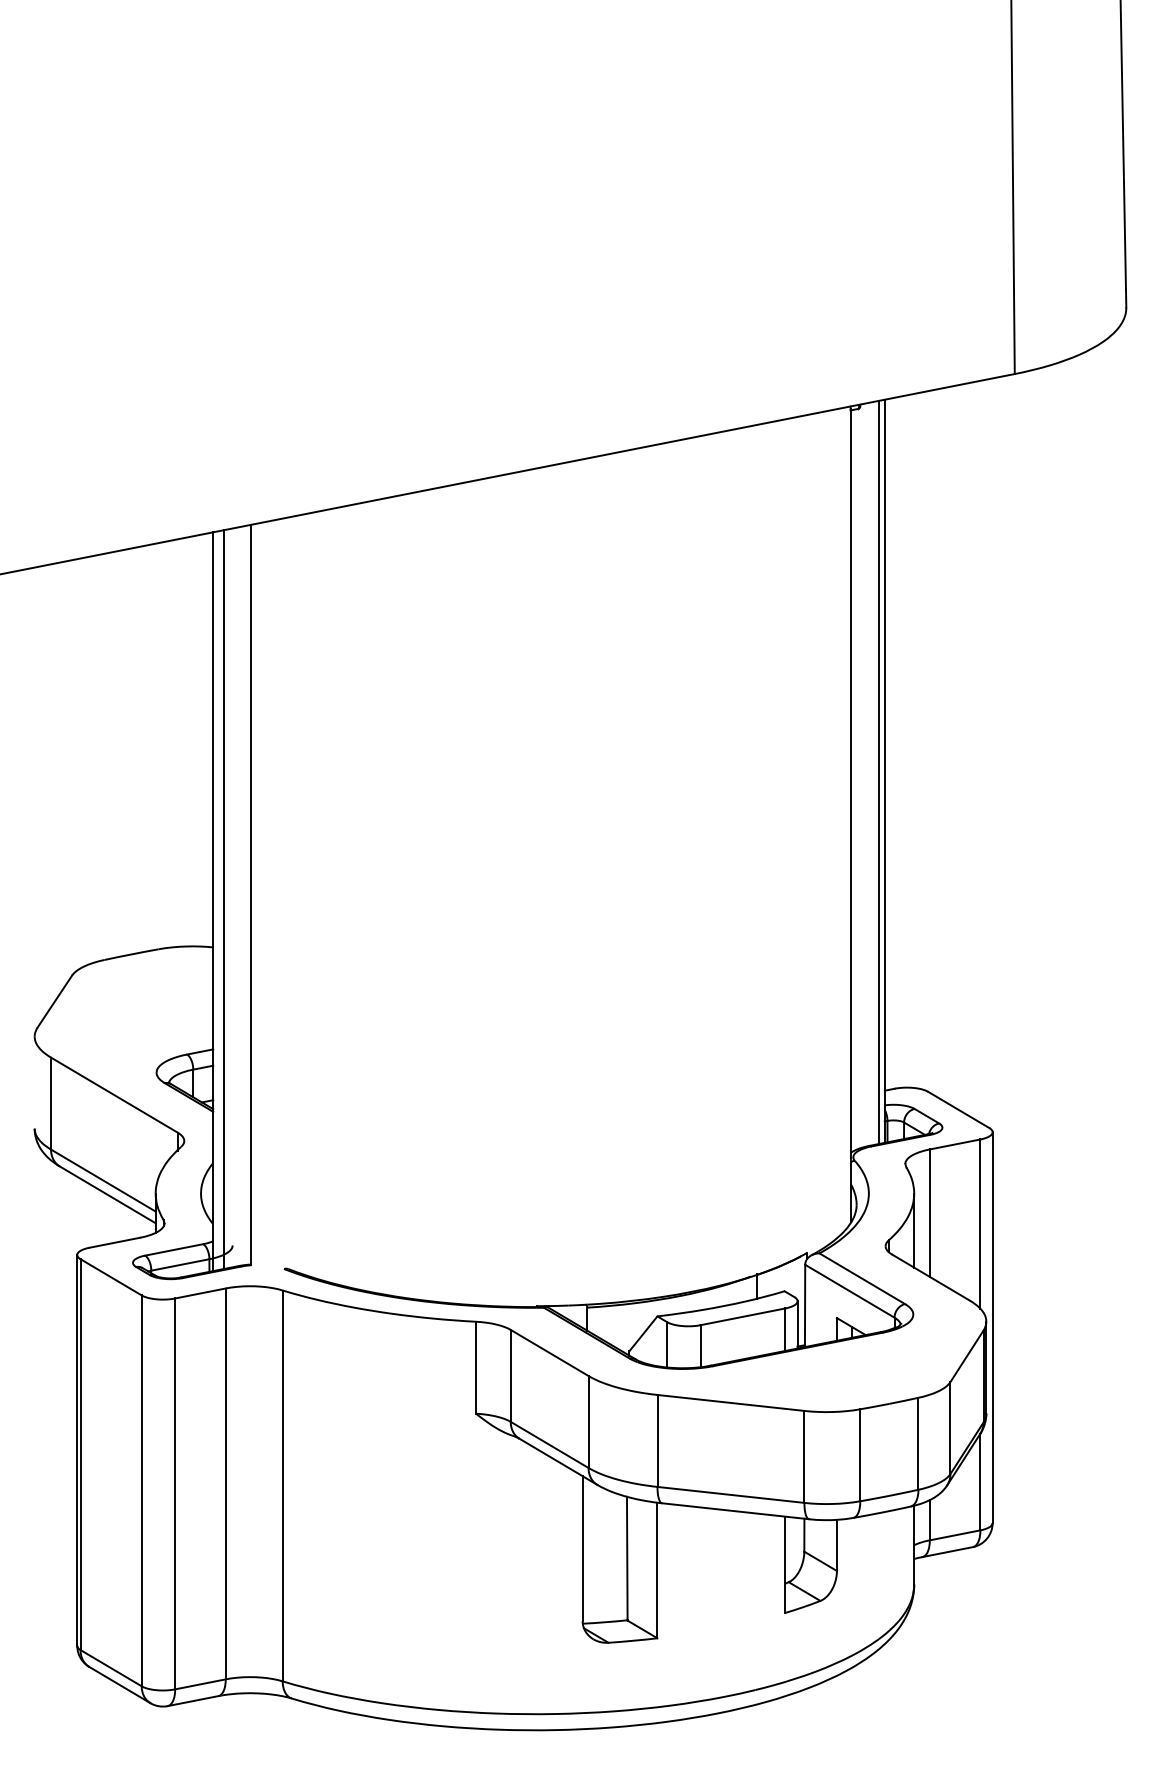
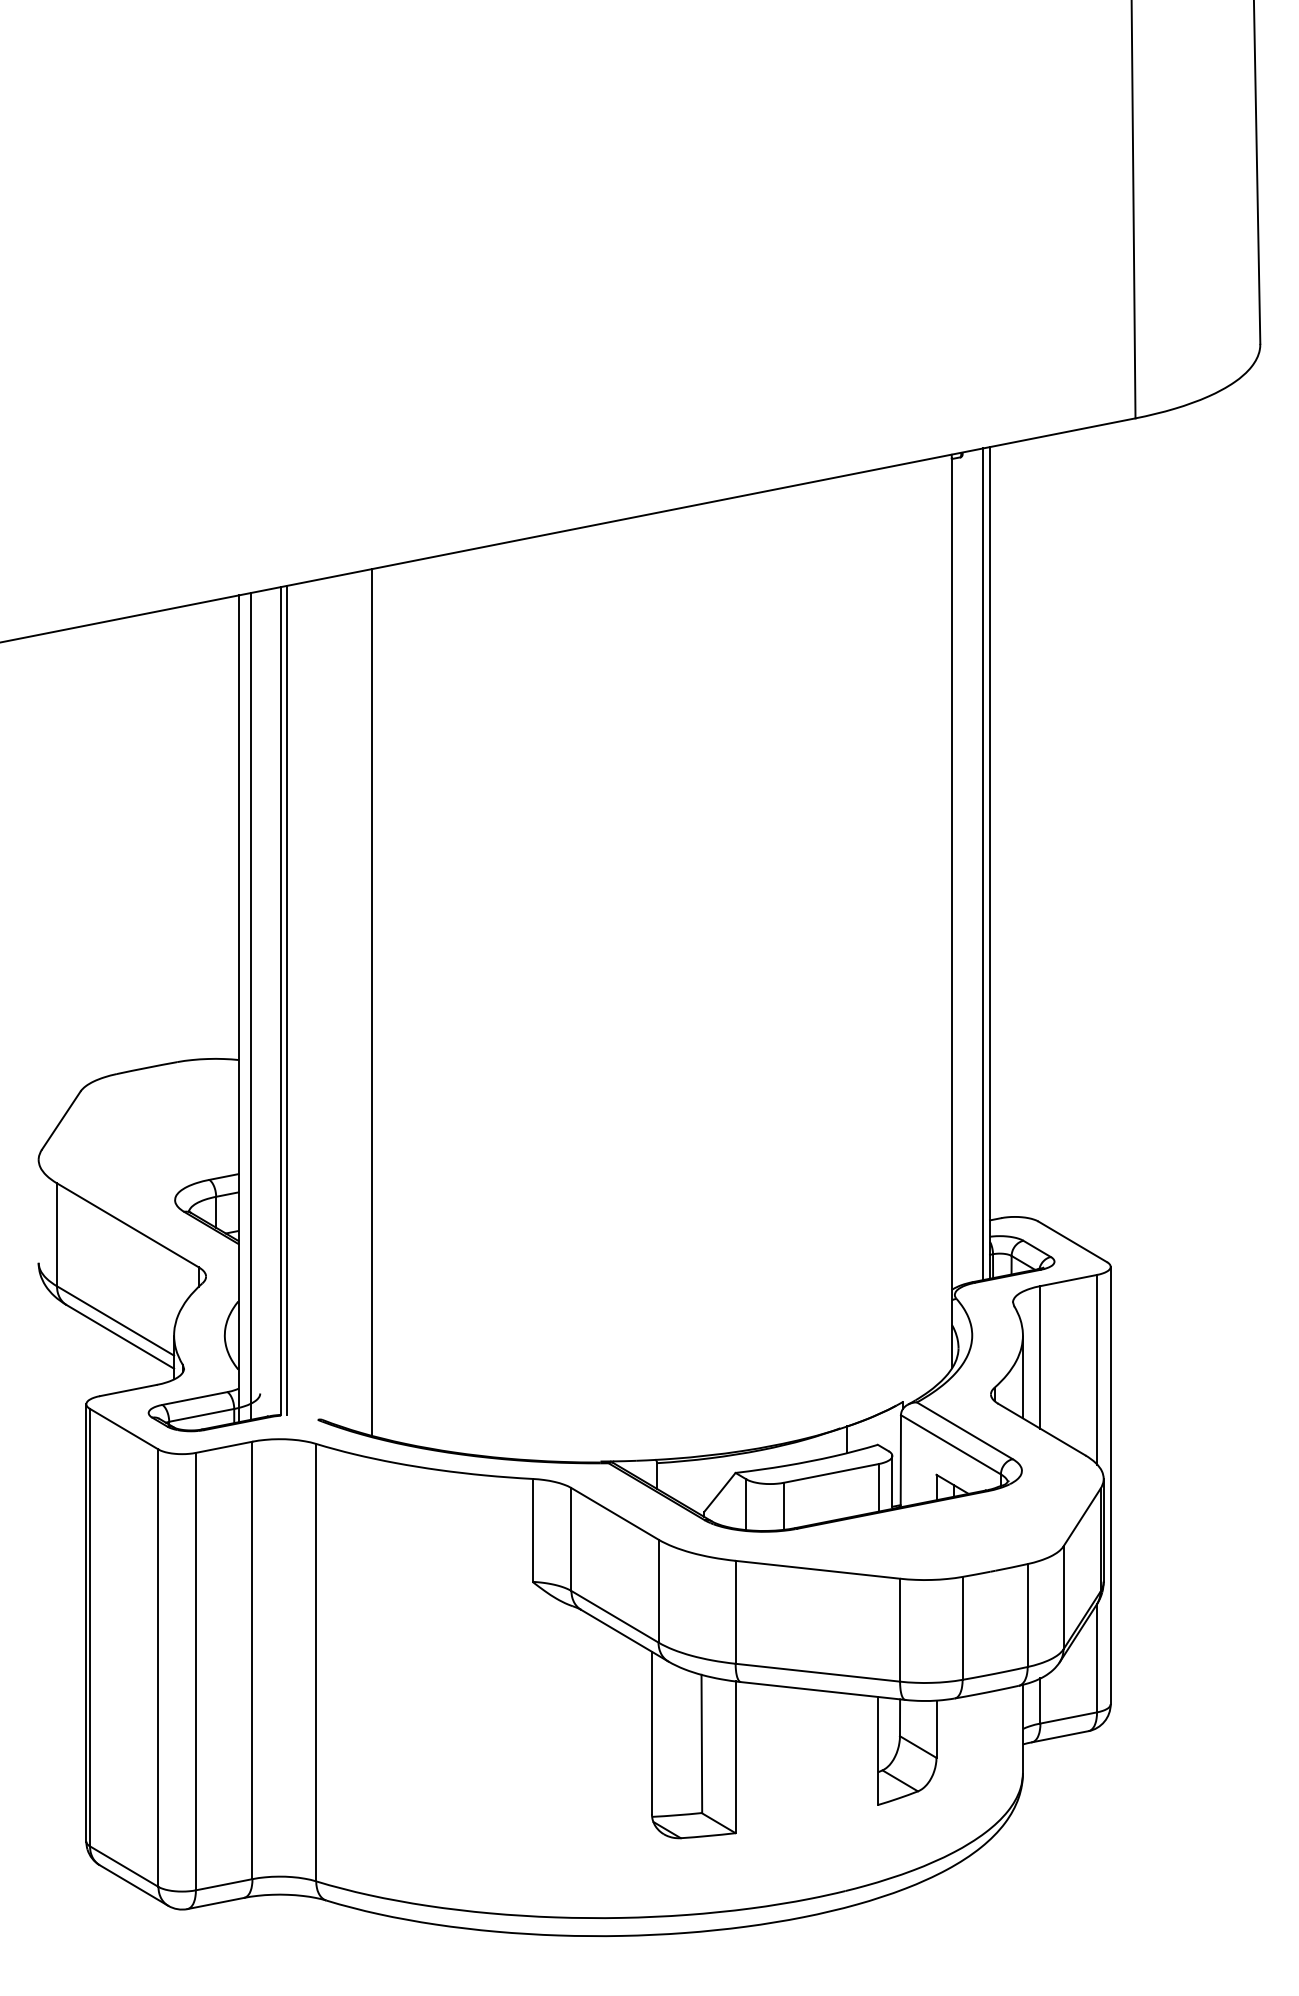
line: (256, 893) -> (286, 999), added
line: (332, 895) -> (371, 1001), added

